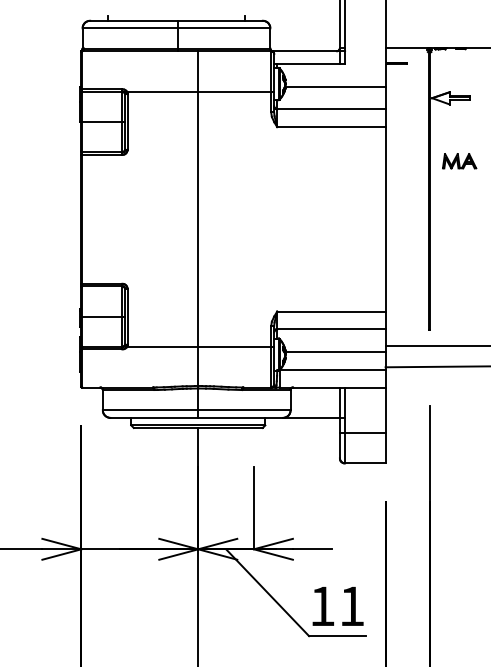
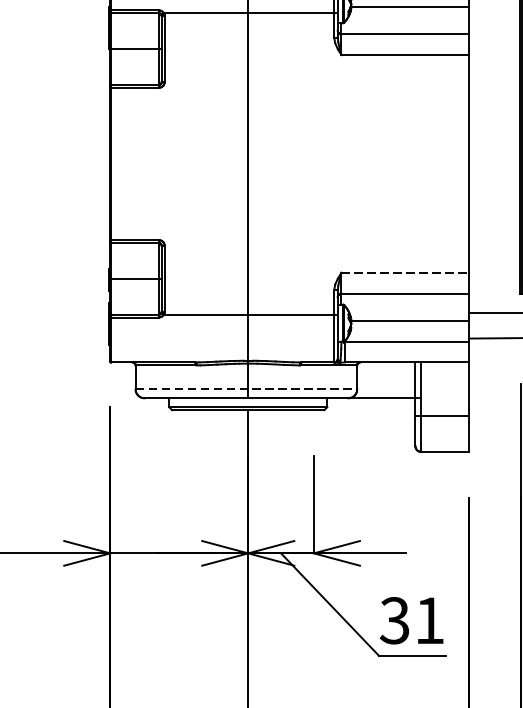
line: (331, 311) -> (405, 272), solid -> dashed
line: (196, 410) -> (246, 389), solid -> dashed
text: (321, 606) -> (393, 620), 11 -> 31

